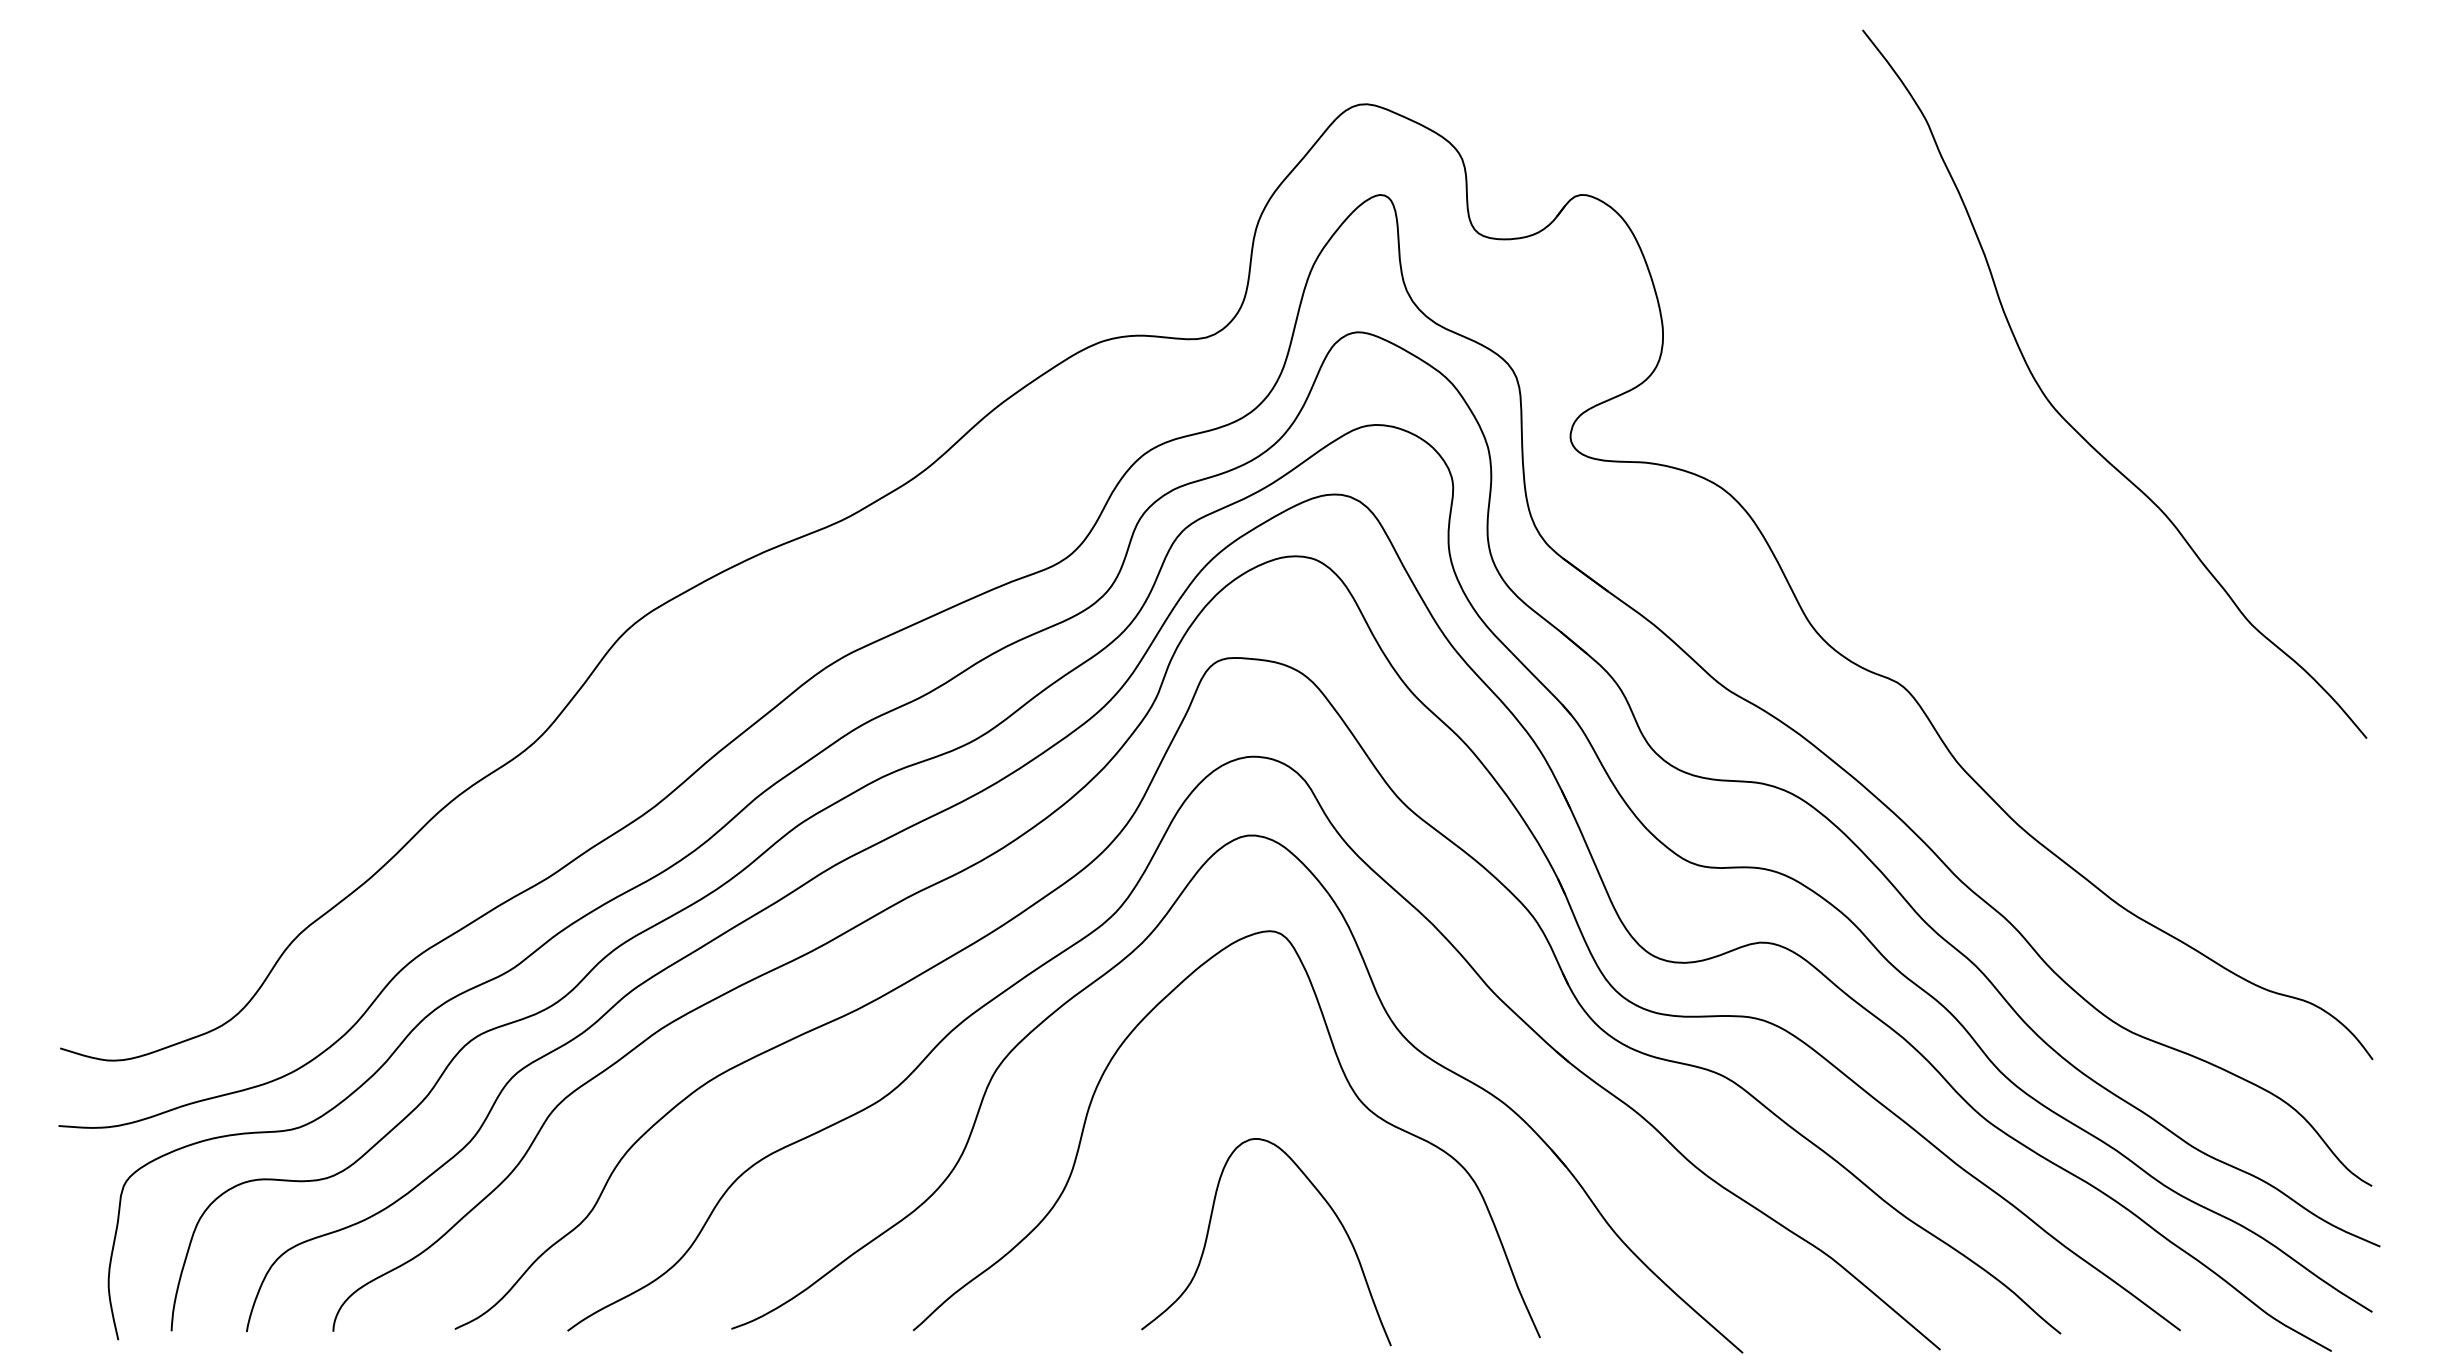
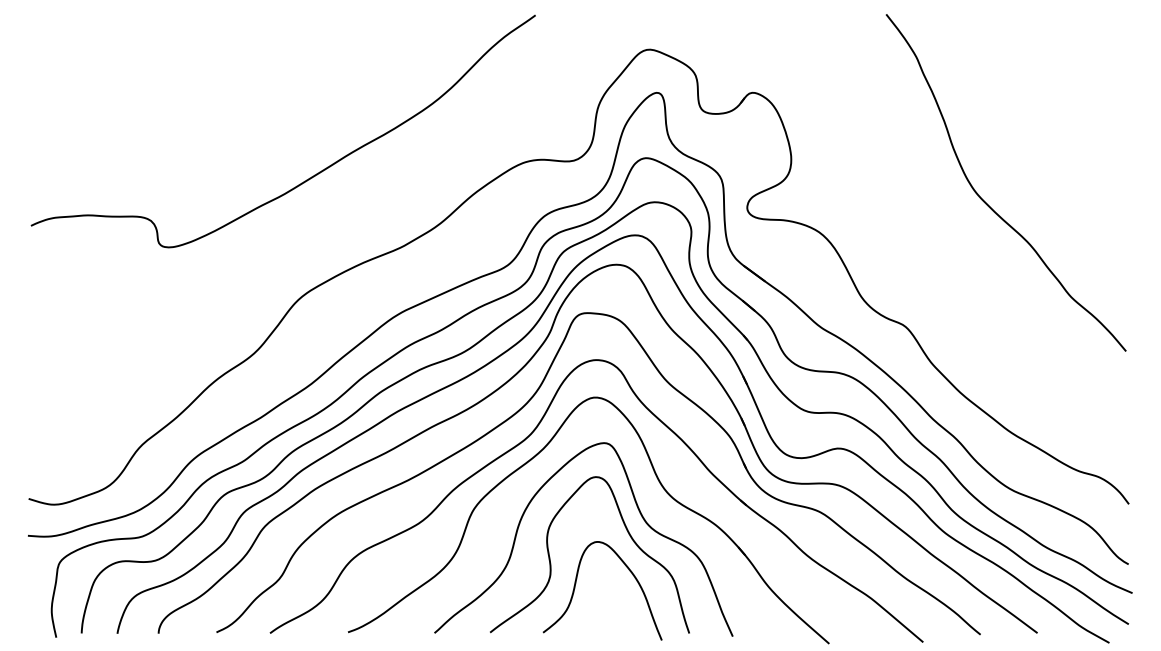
curve: (650, 372) -> (309, 177), added
curve: (1159, 1184) -> (551, 563), added

